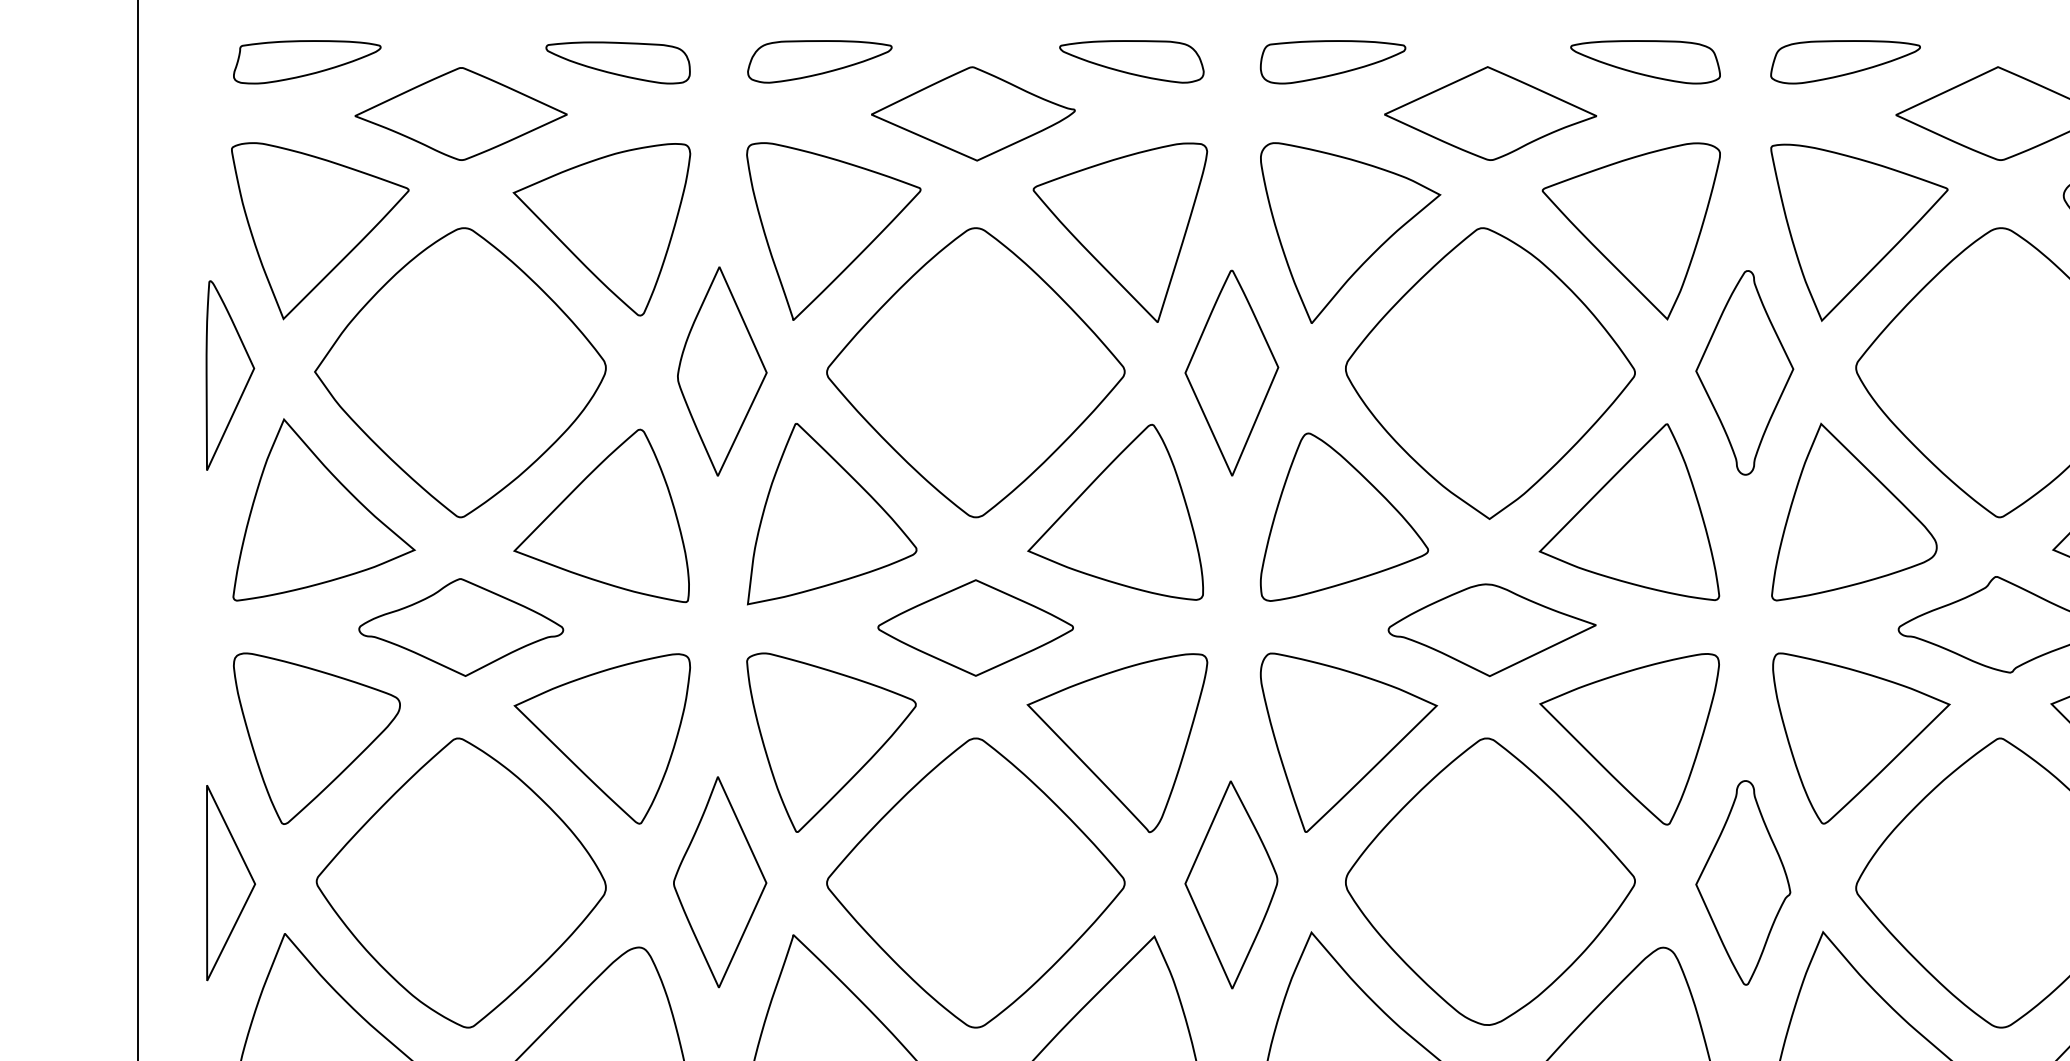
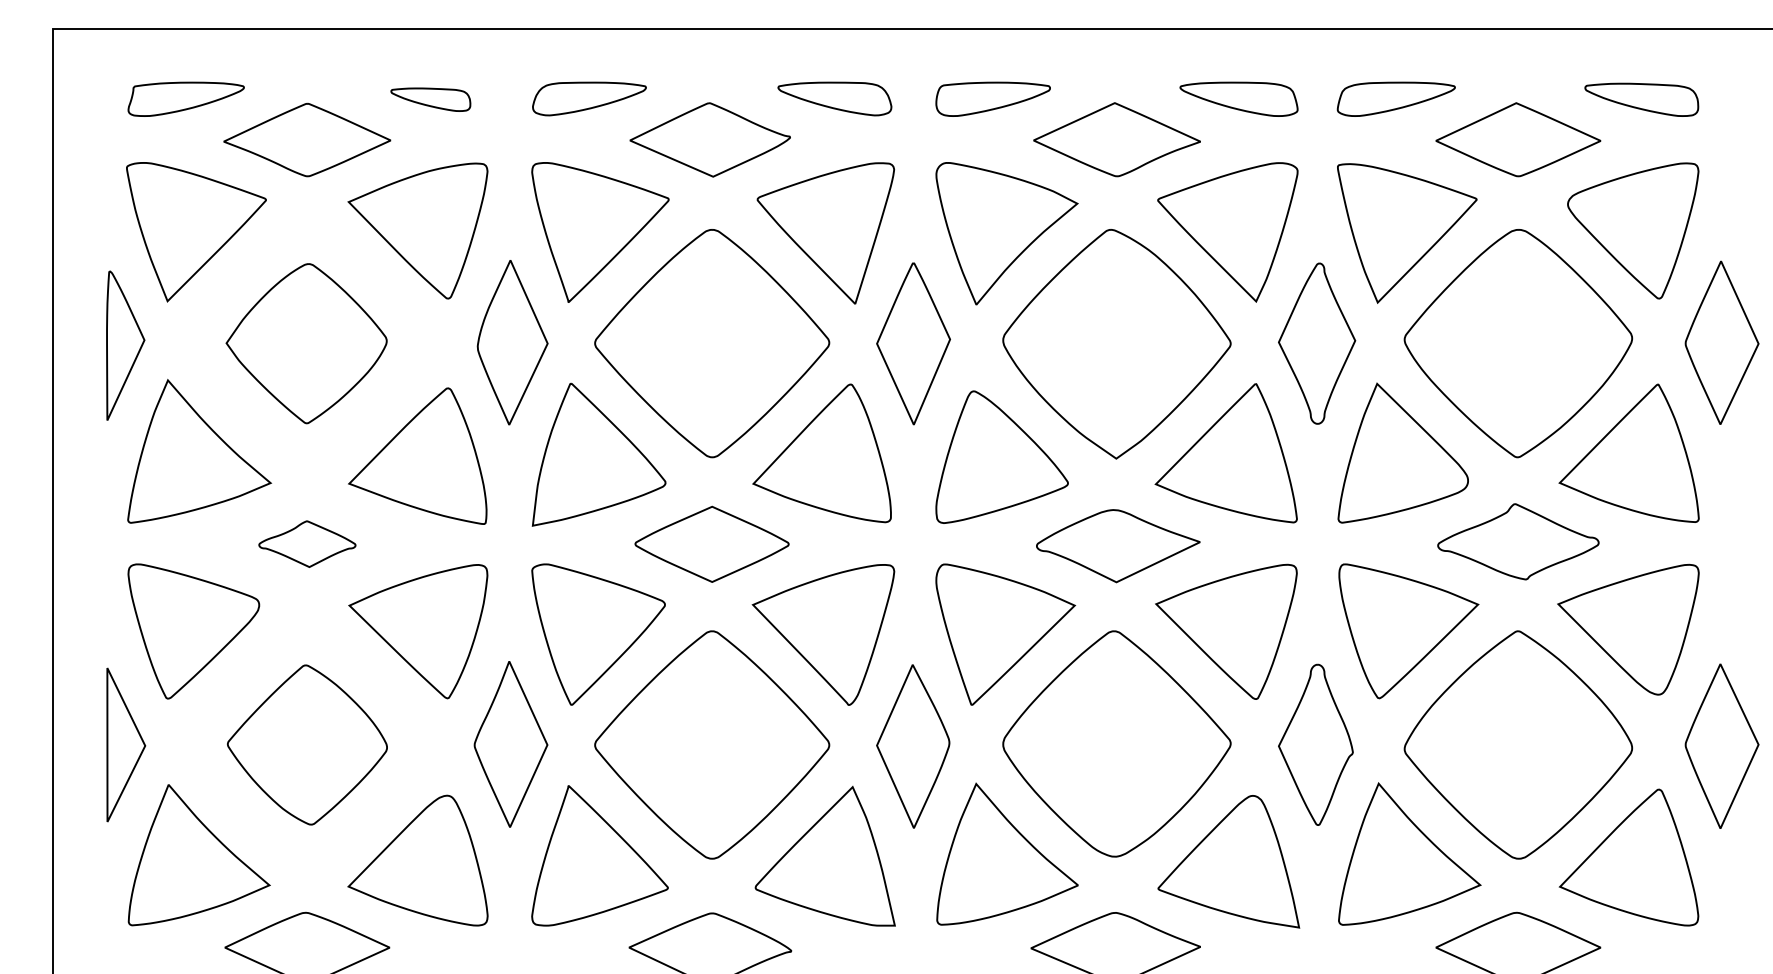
part: (617, 62) -> (430, 99), size x0.7
part: (460, 372) -> (306, 343), size x0.7
part: (461, 628) -> (307, 544), size x0.6
part: (461, 882) -> (307, 744), size x0.7

